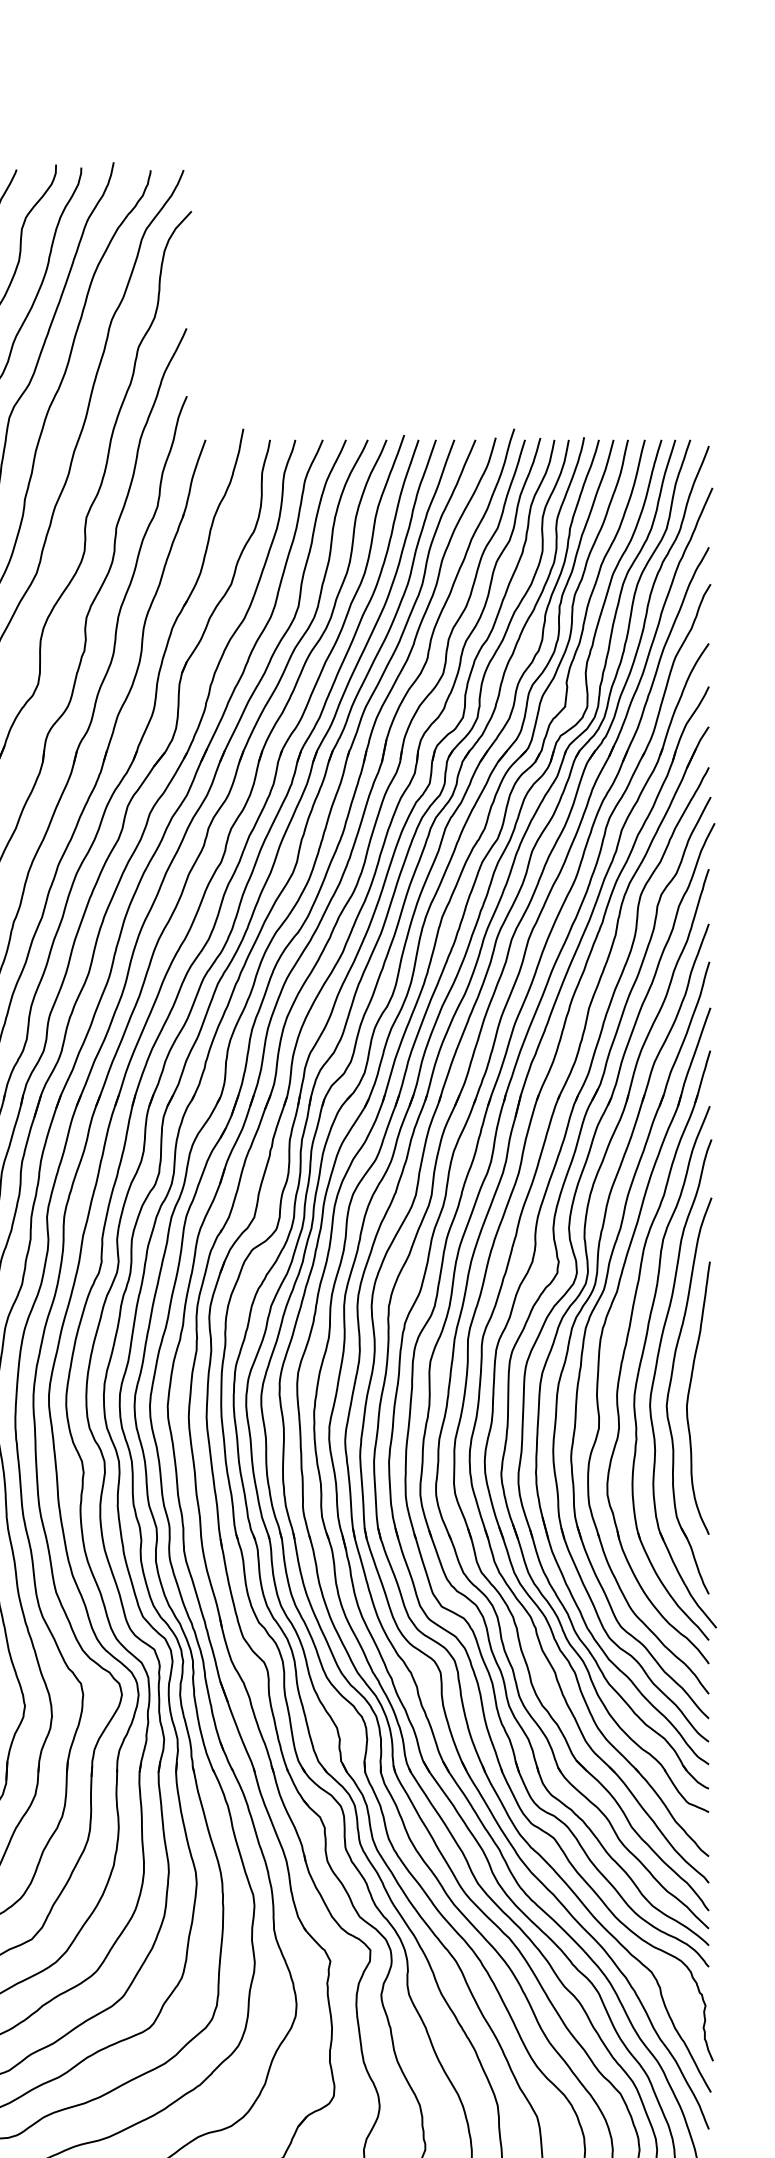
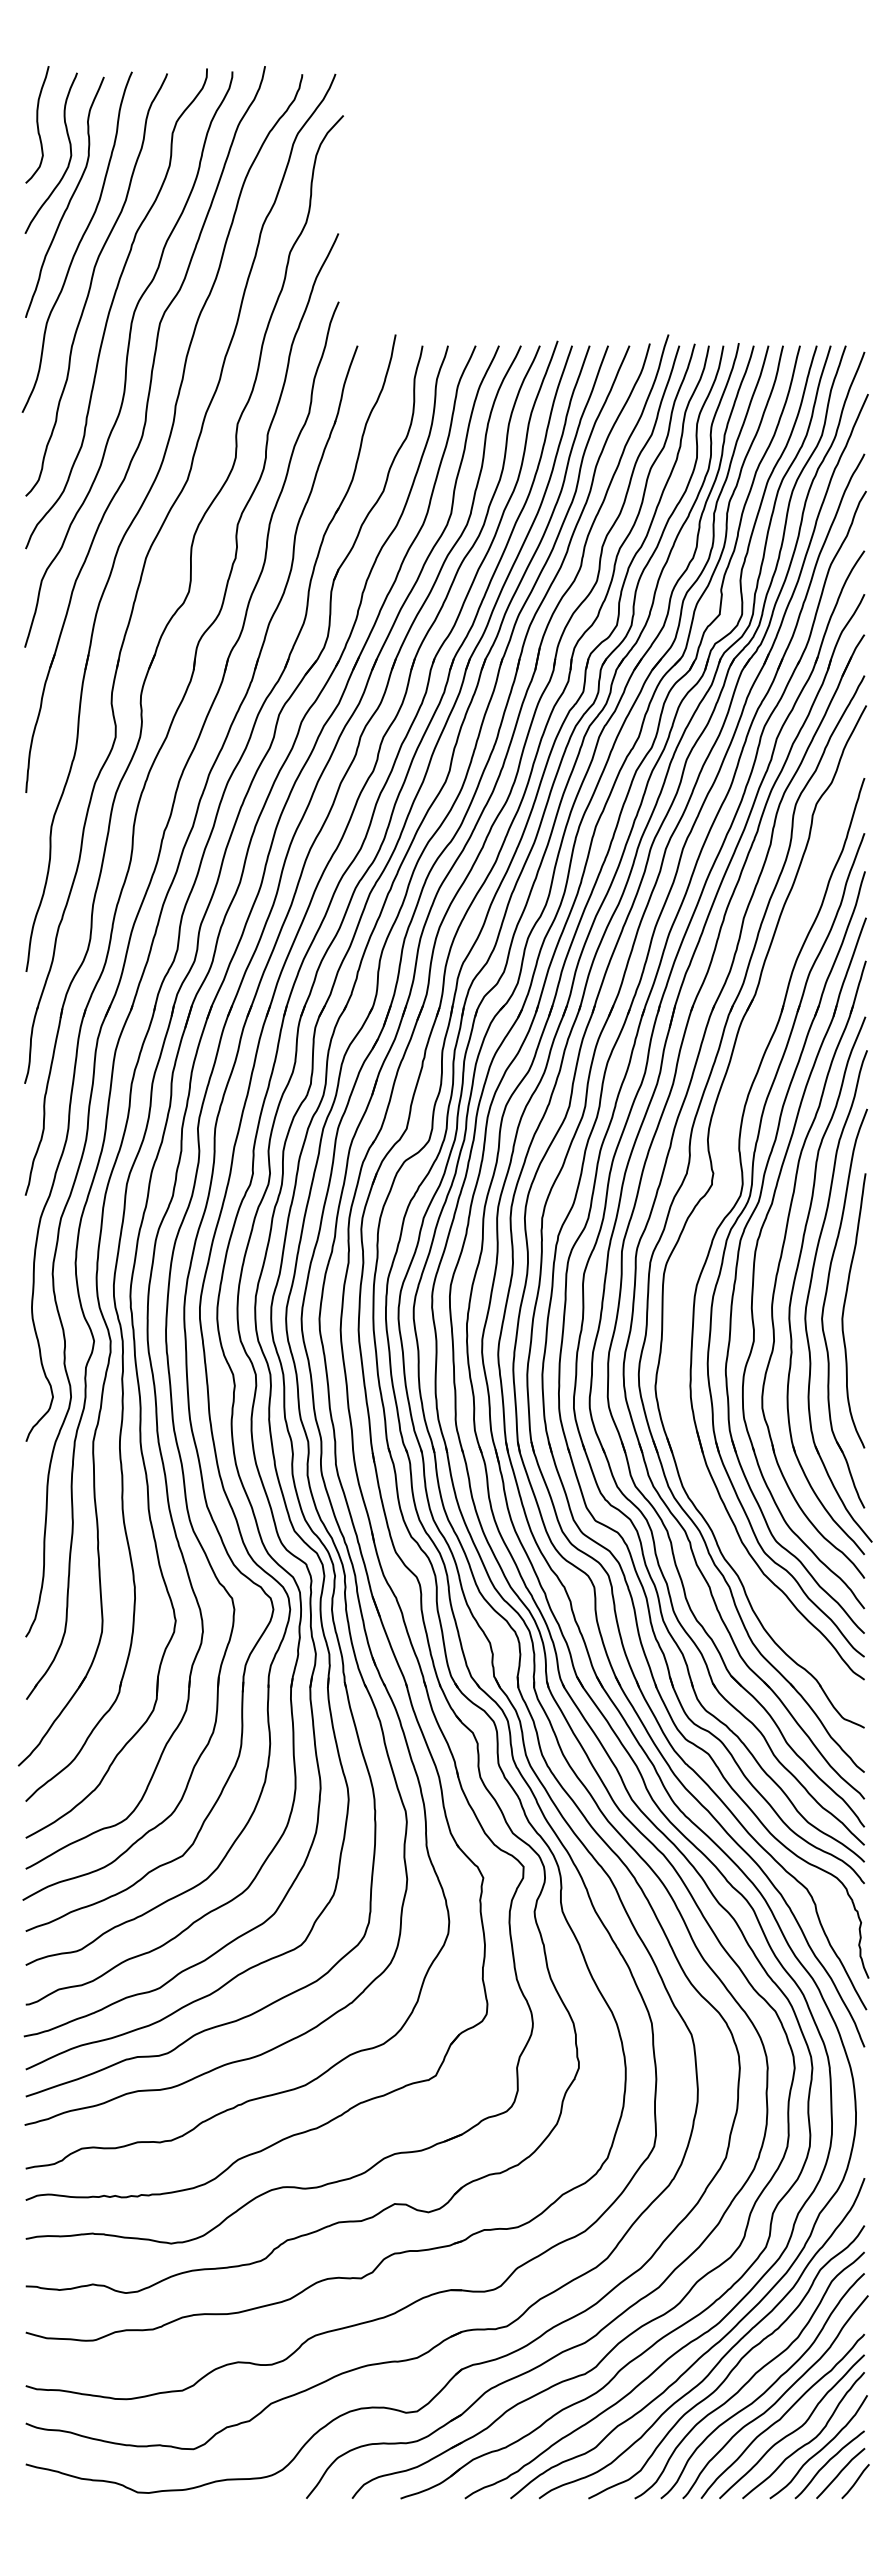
part: (574, 1283) -> (729, 1195), removed

